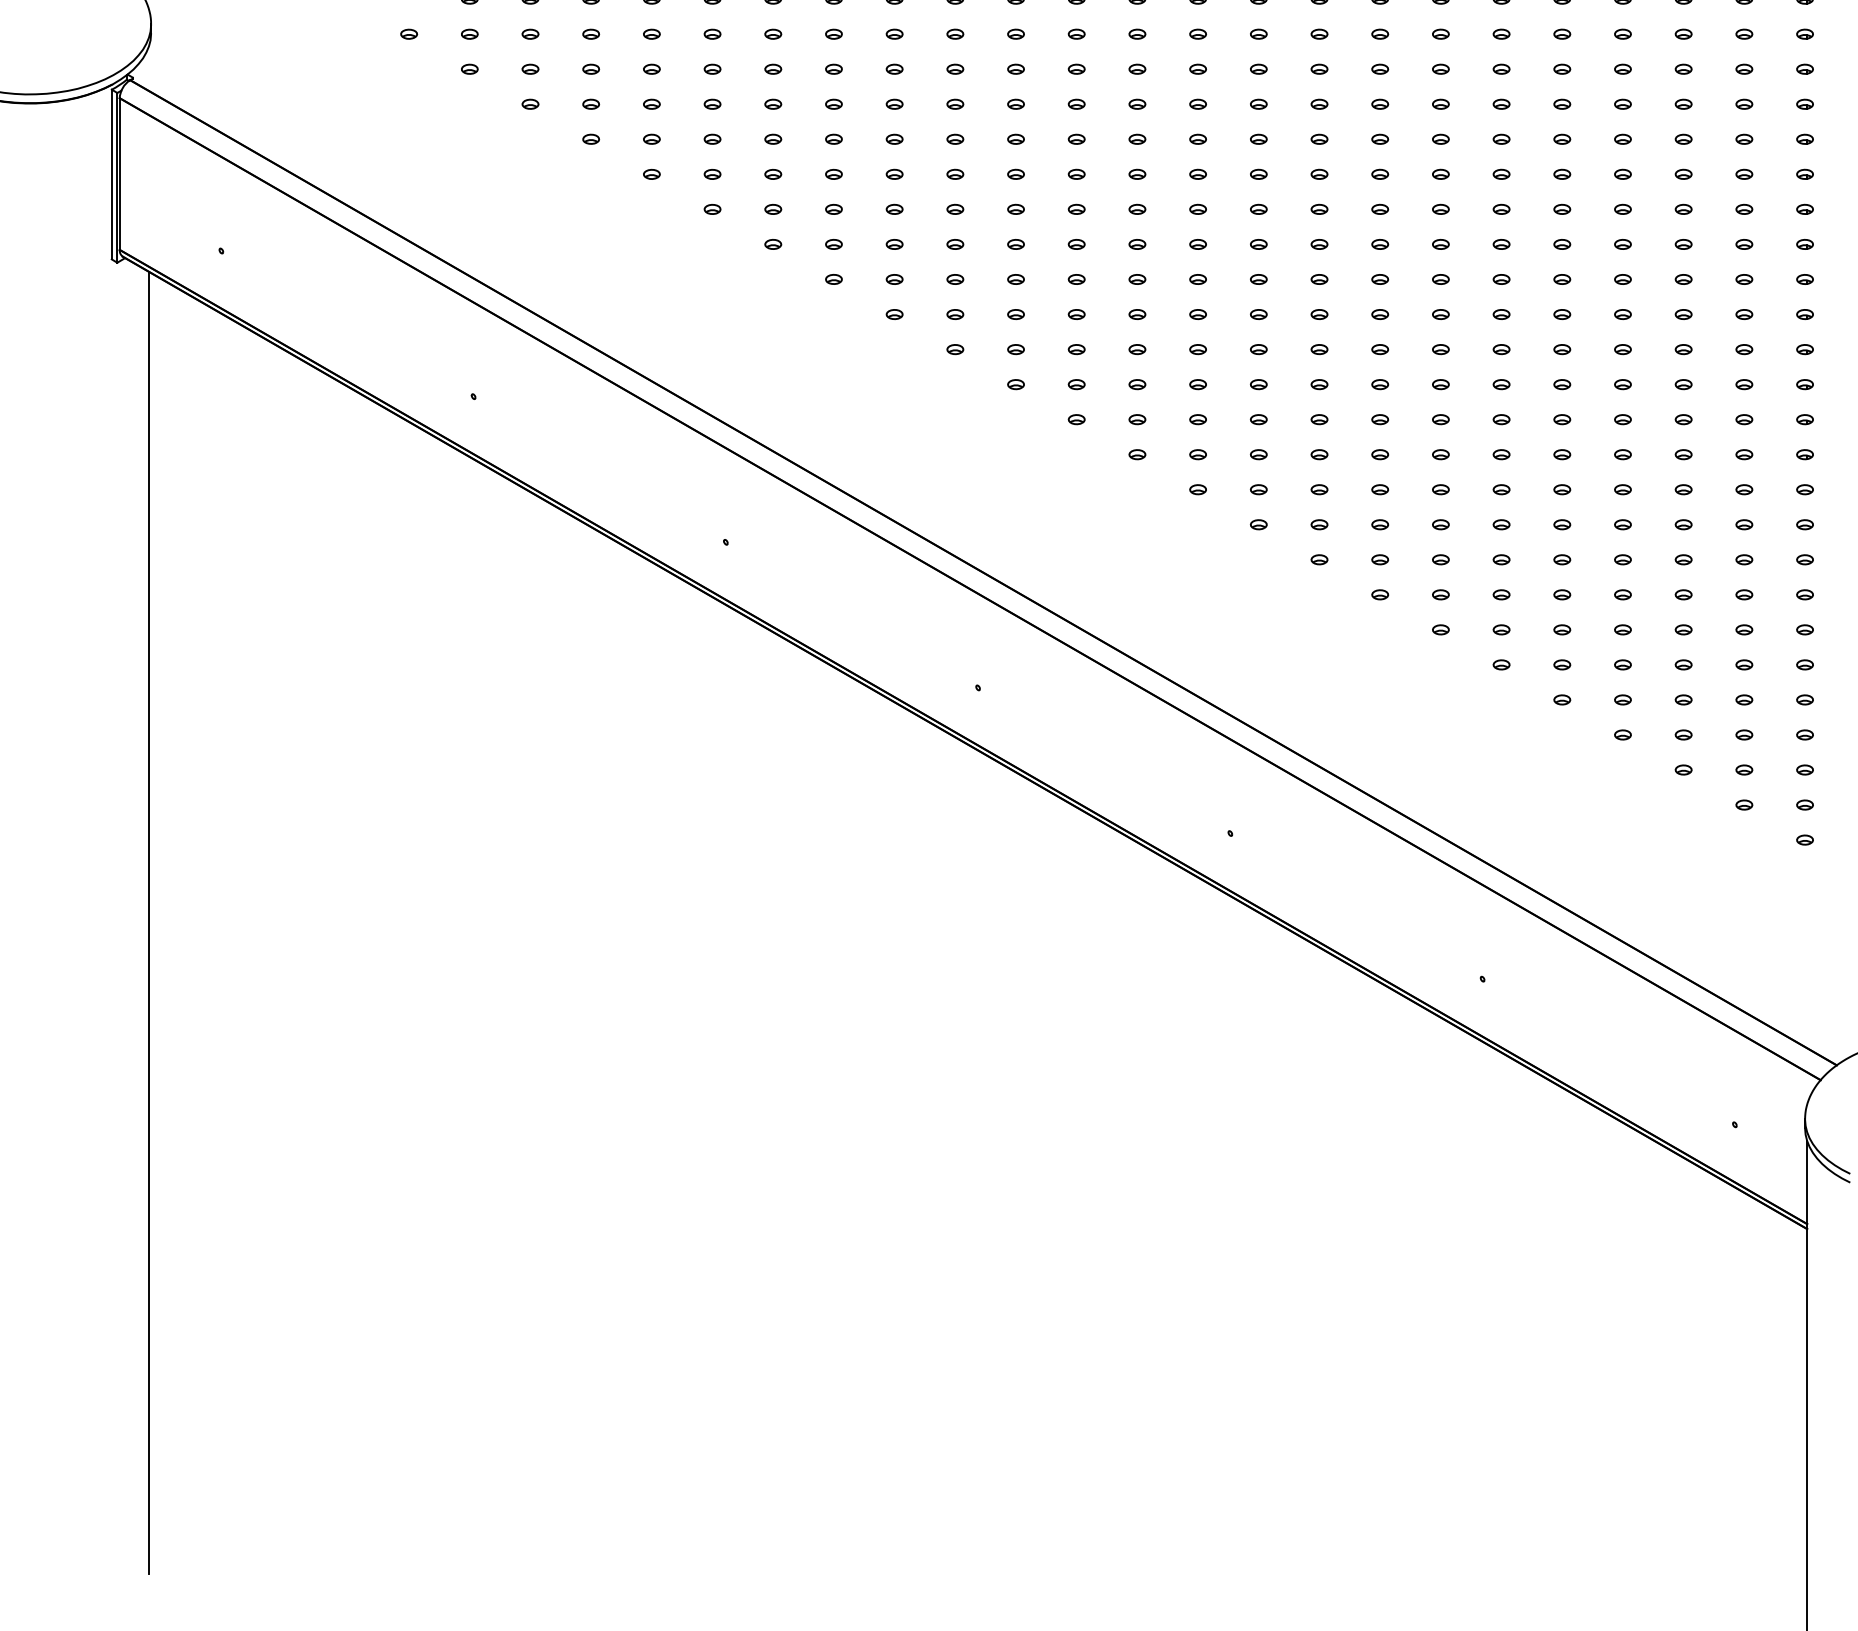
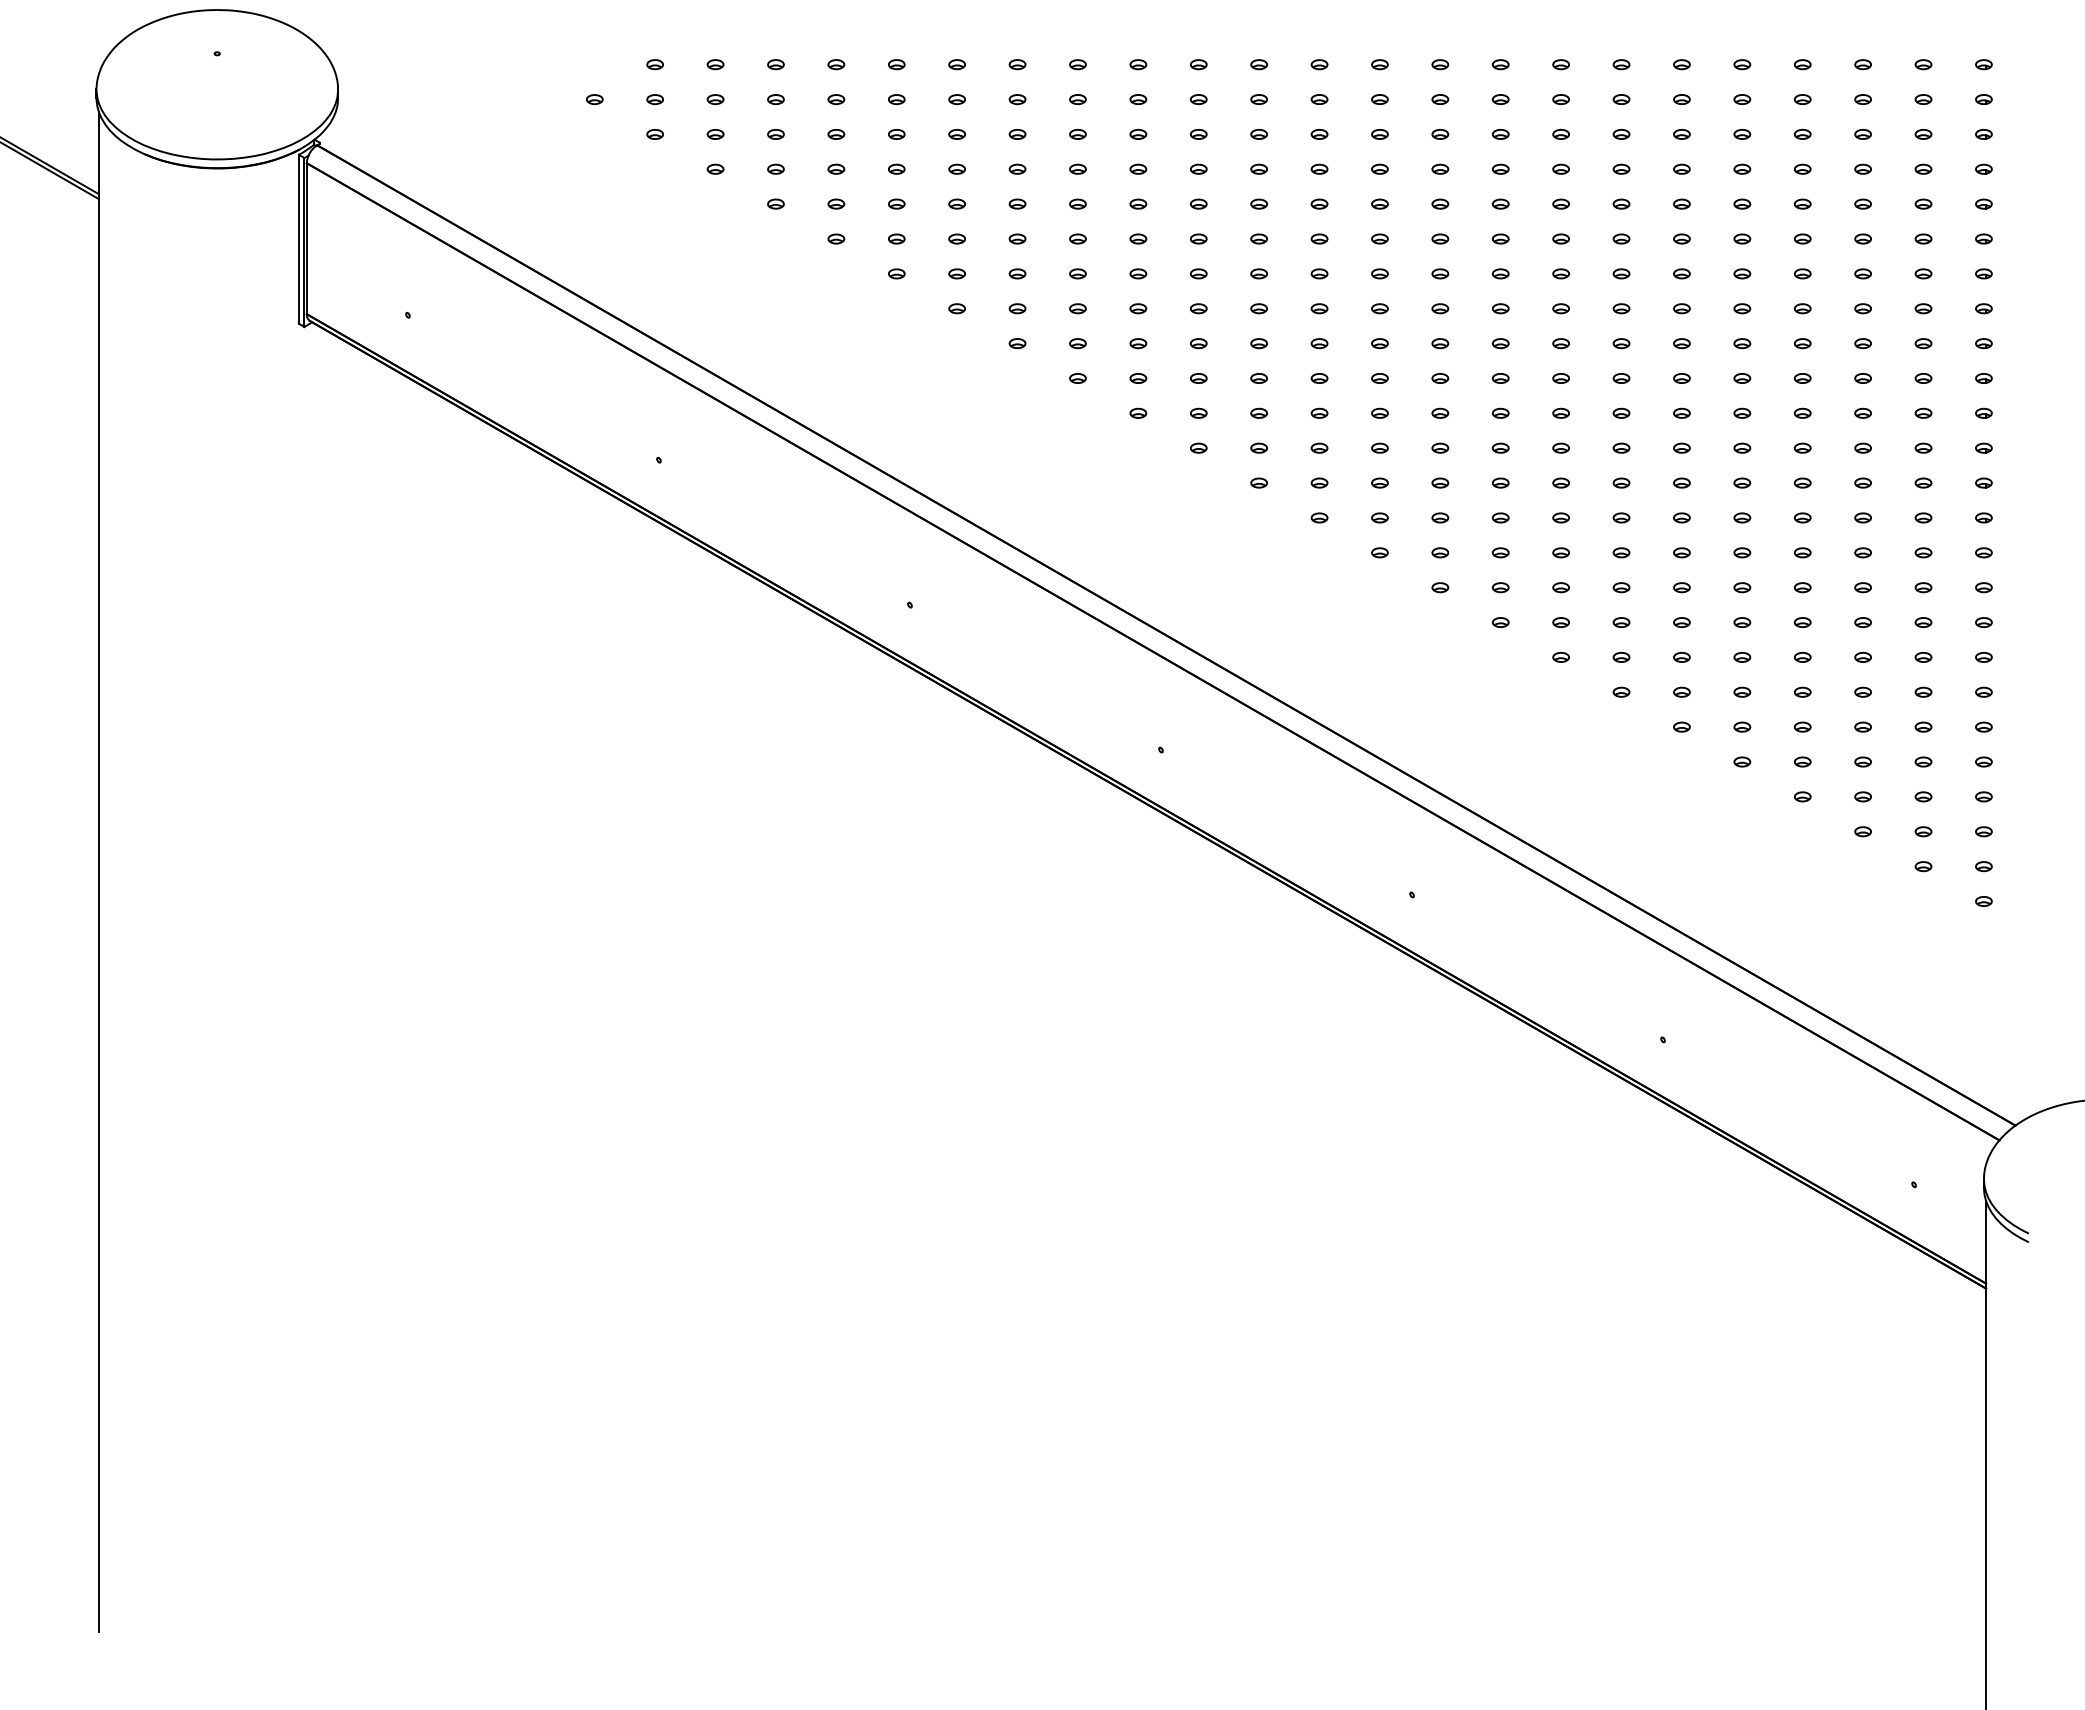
line: (148, 922) -> (335, 983), removed

